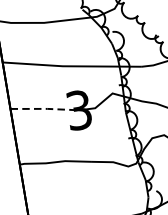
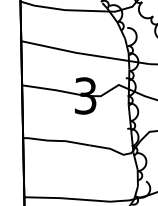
line: (45, 109) -> (54, 90), dashed -> solid

